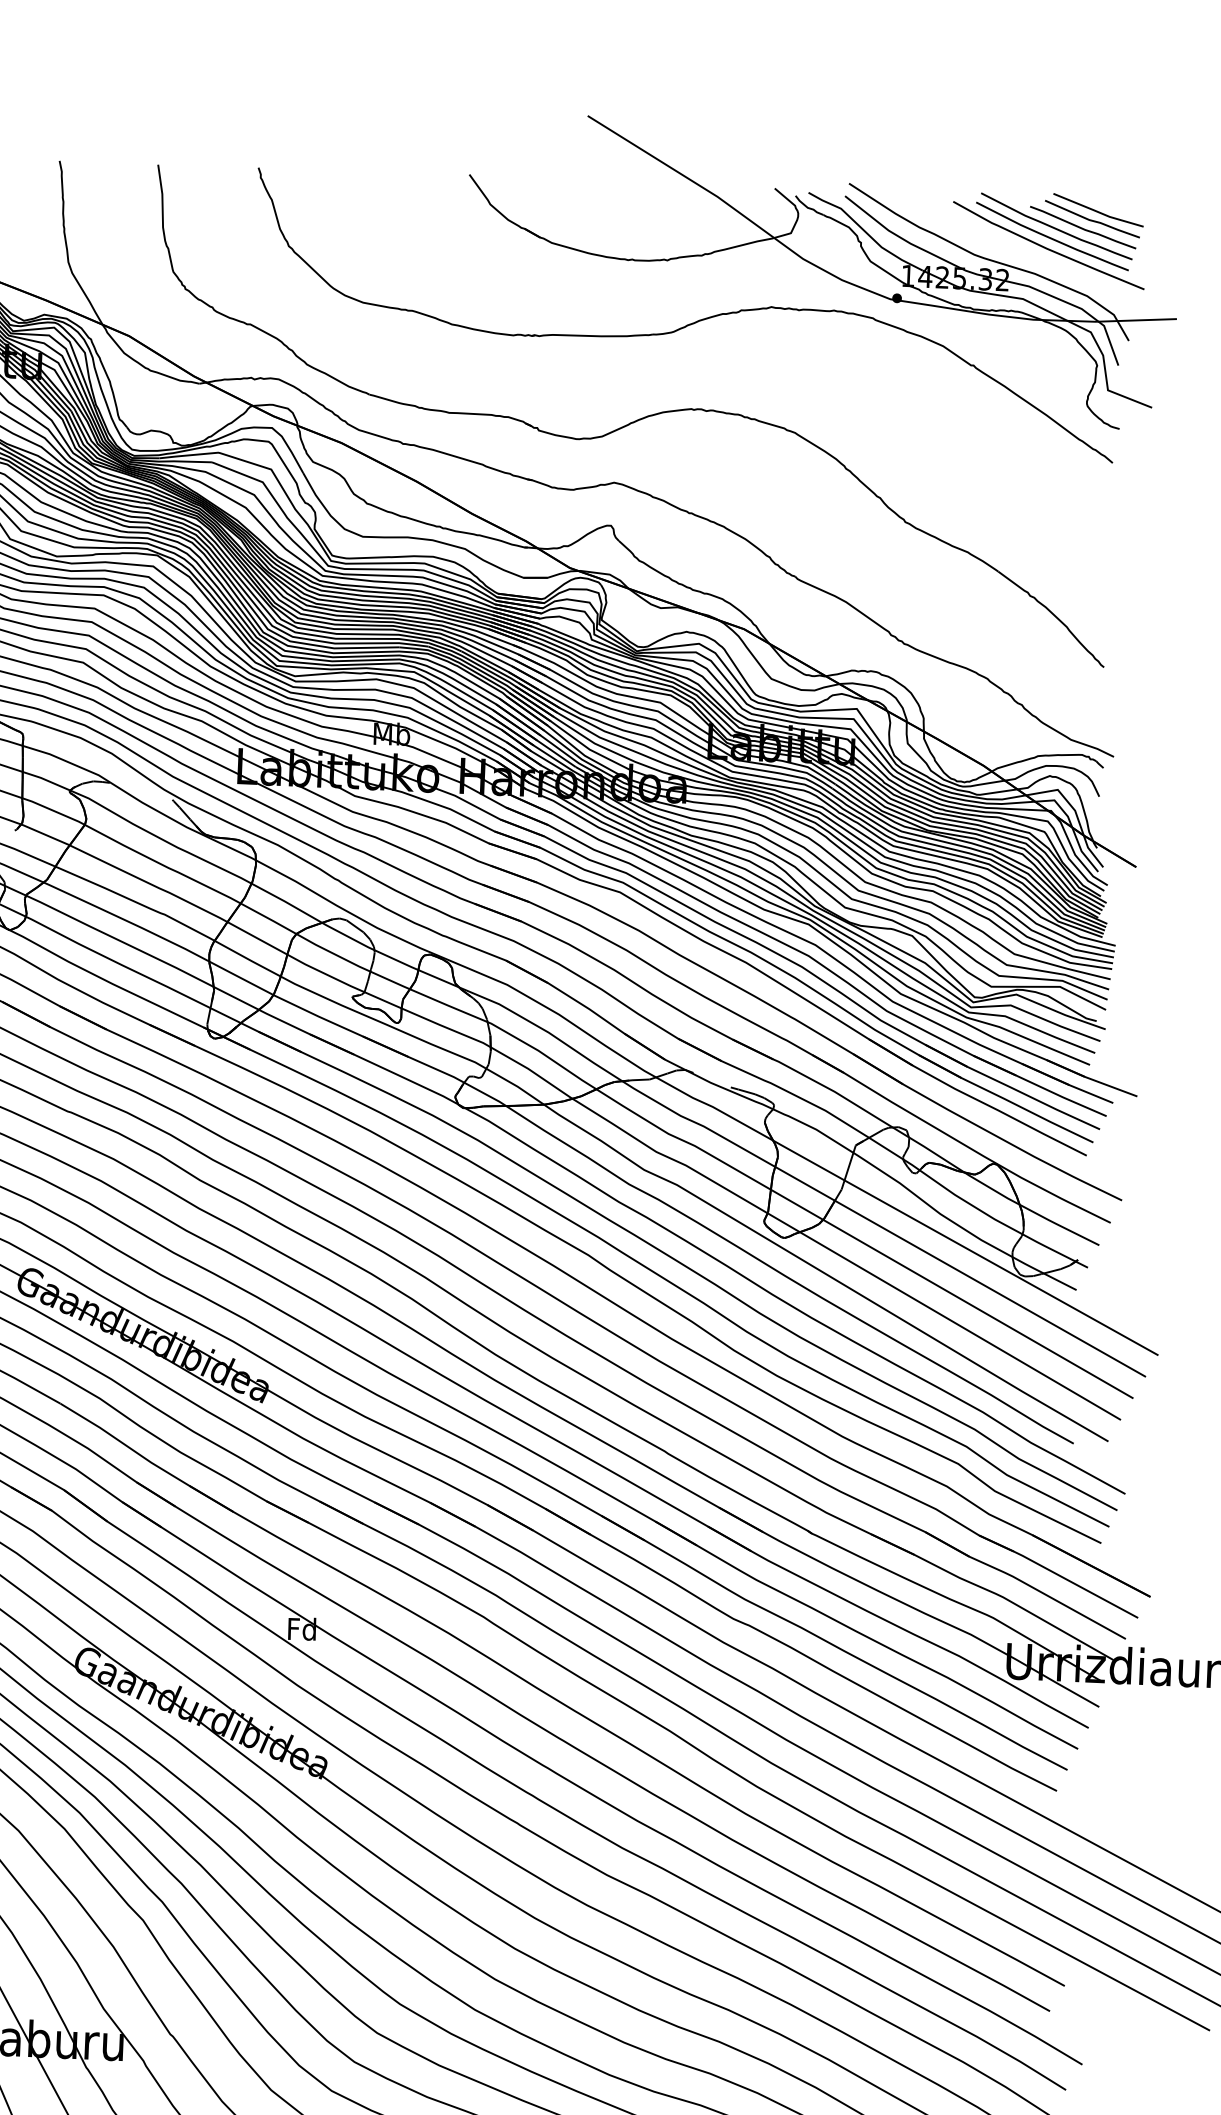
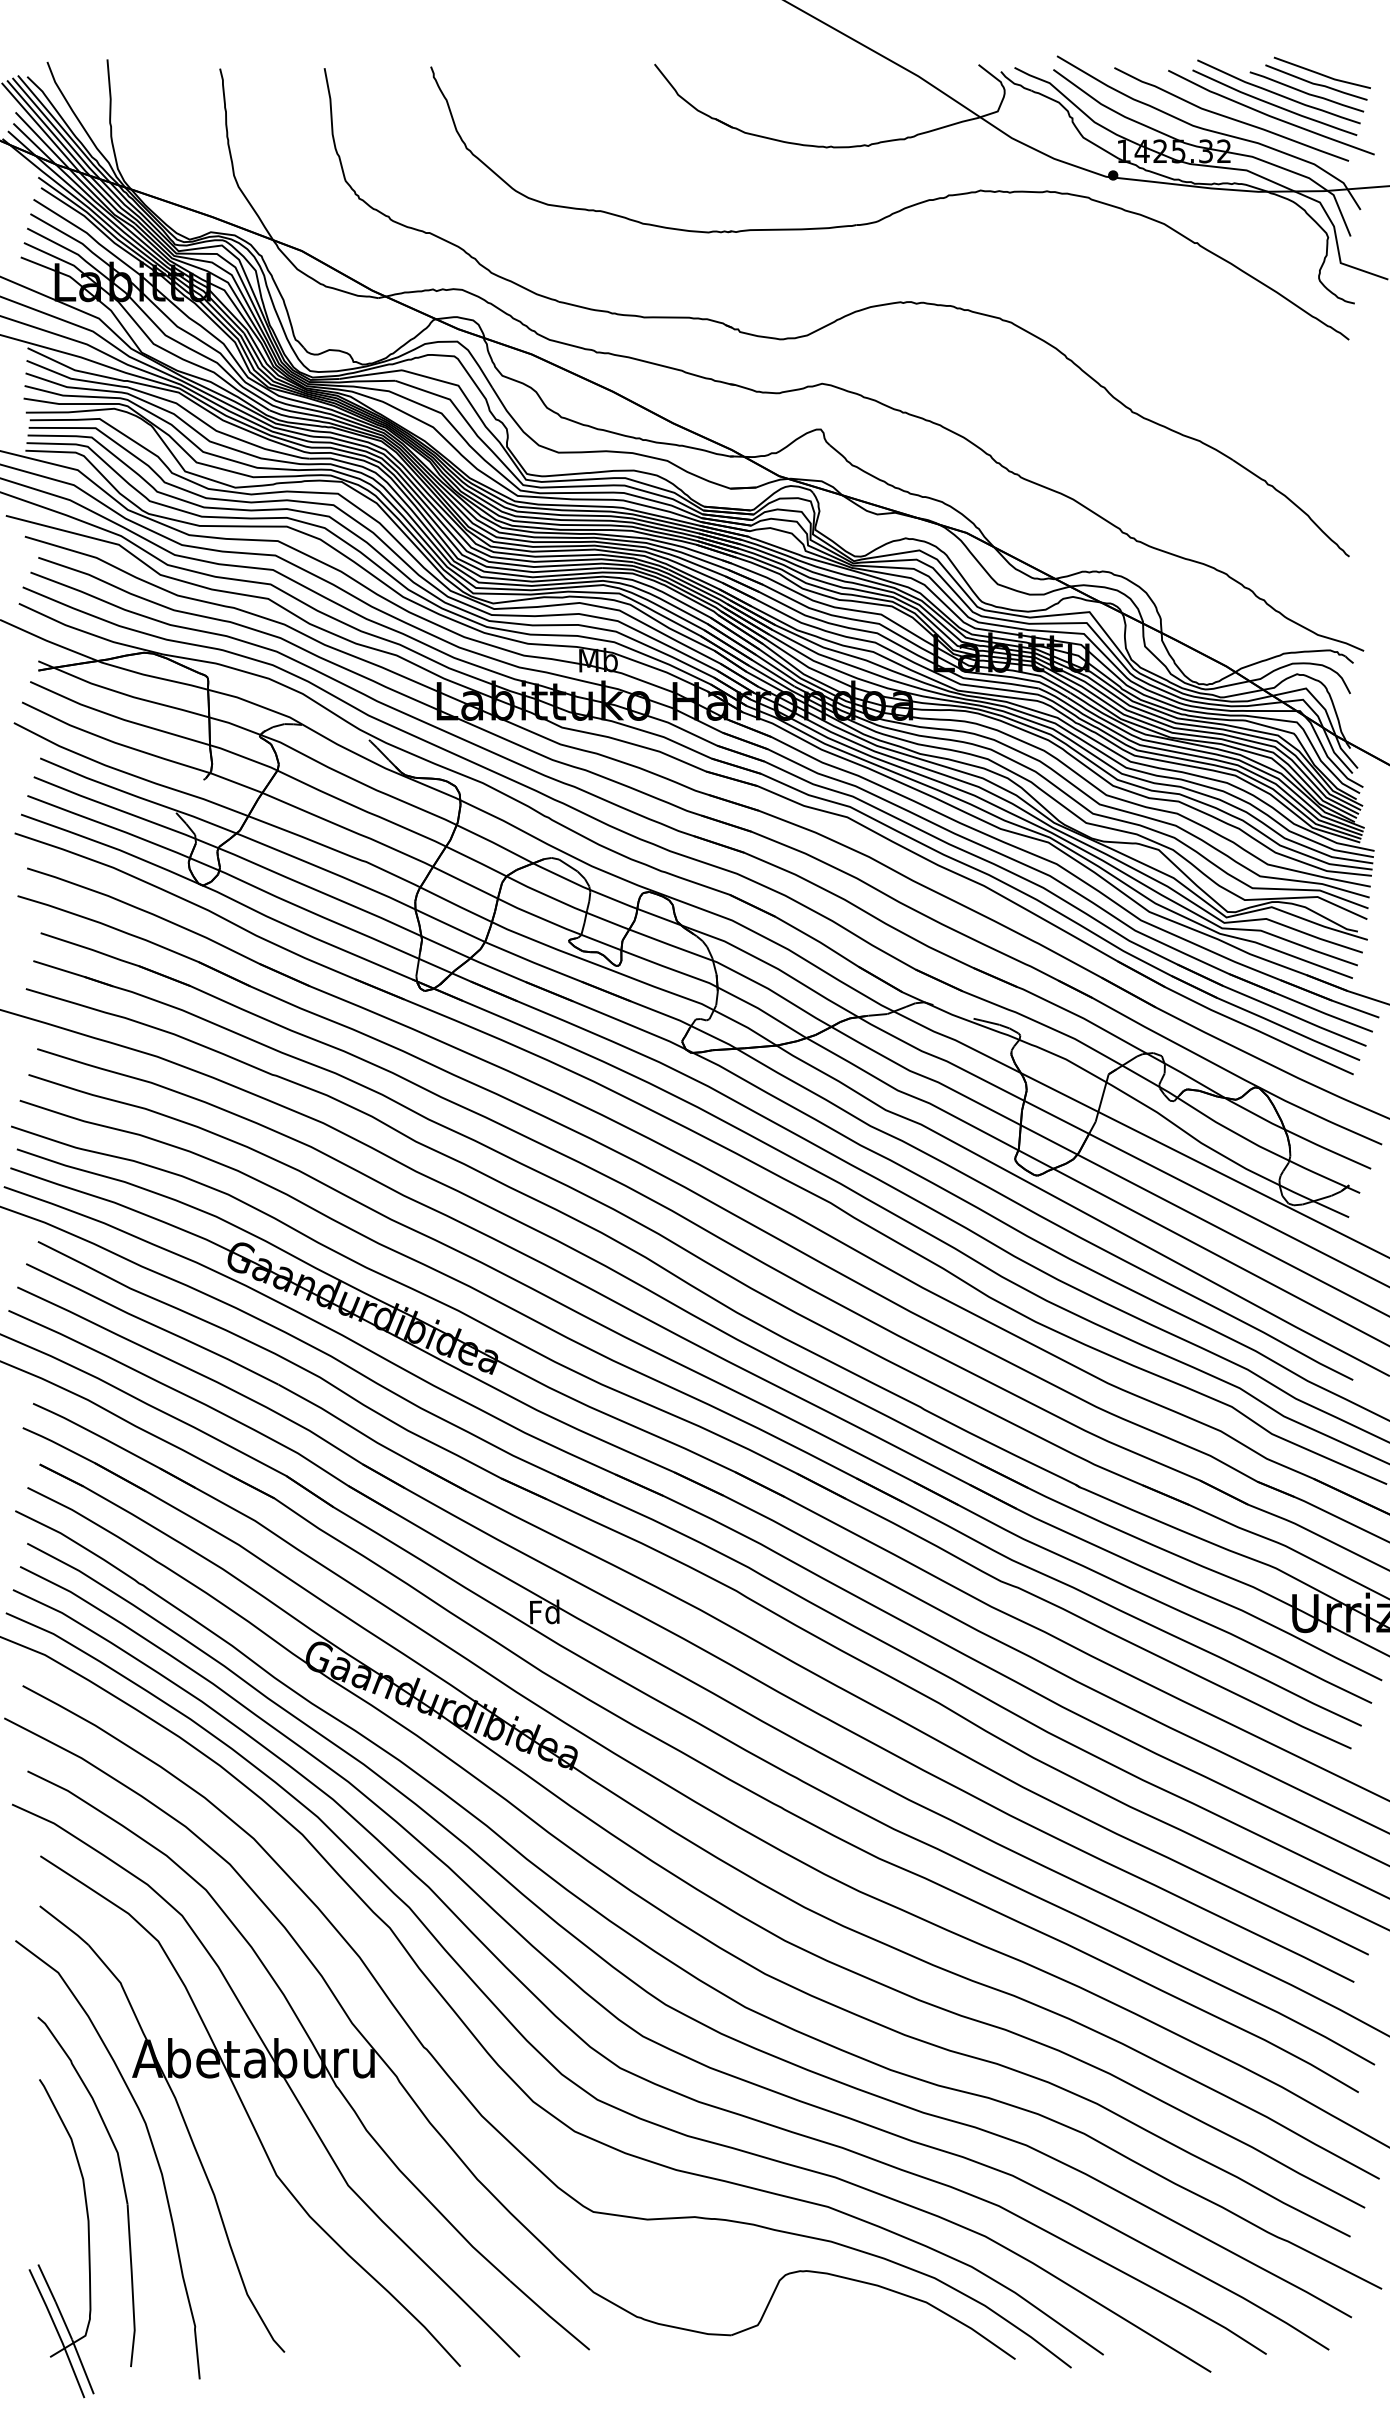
curve: (1010, 248) -> (1231, 117), added

